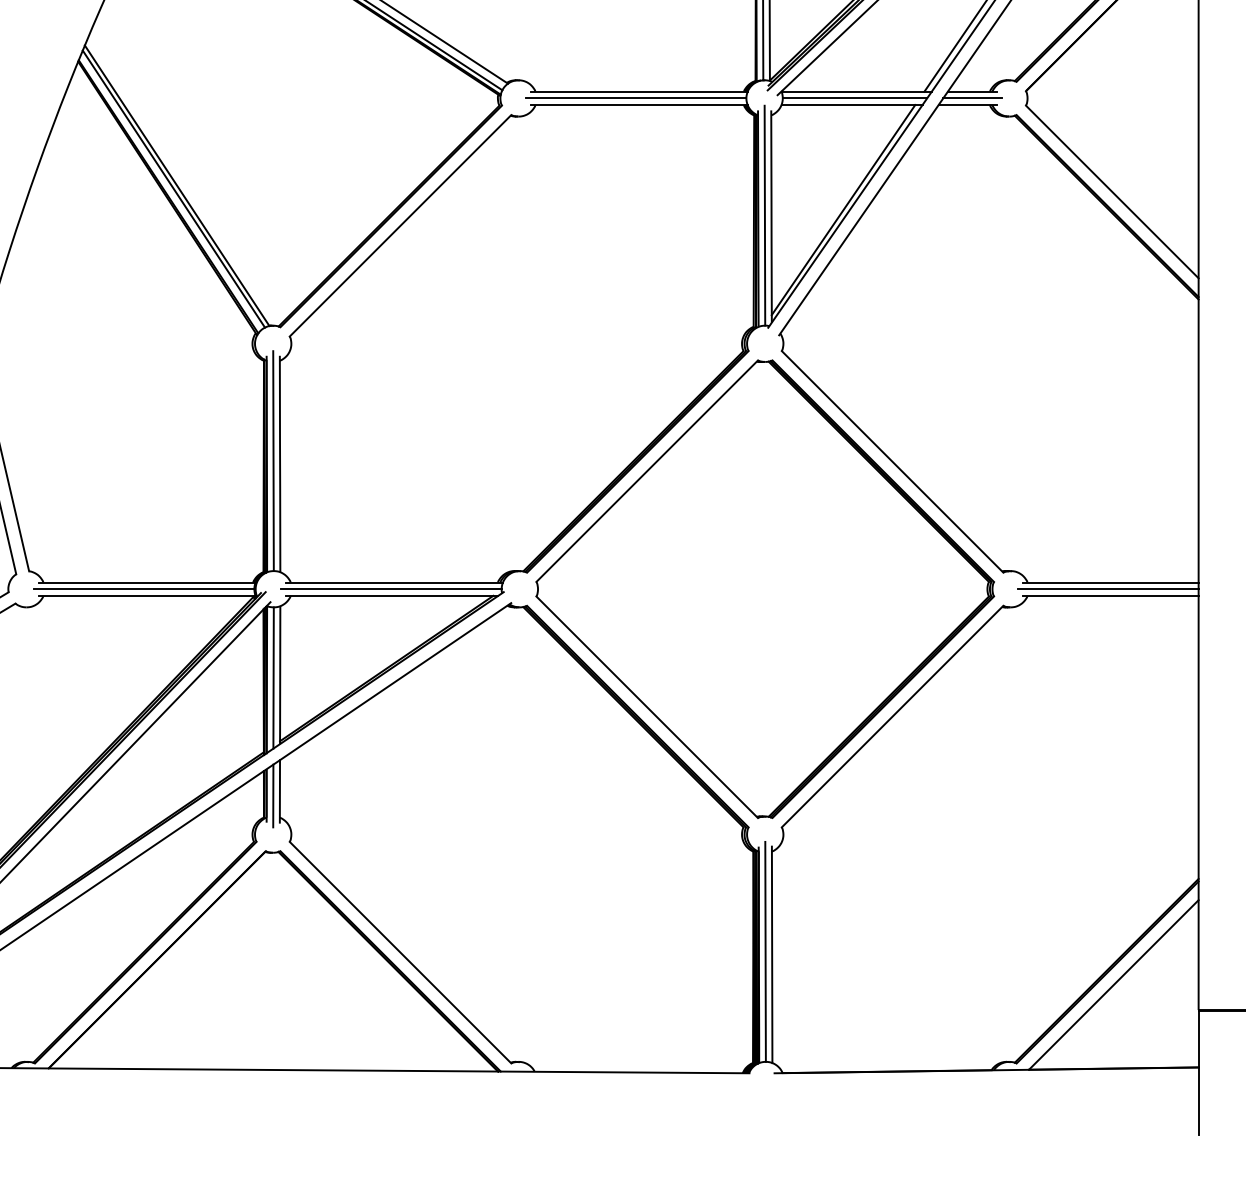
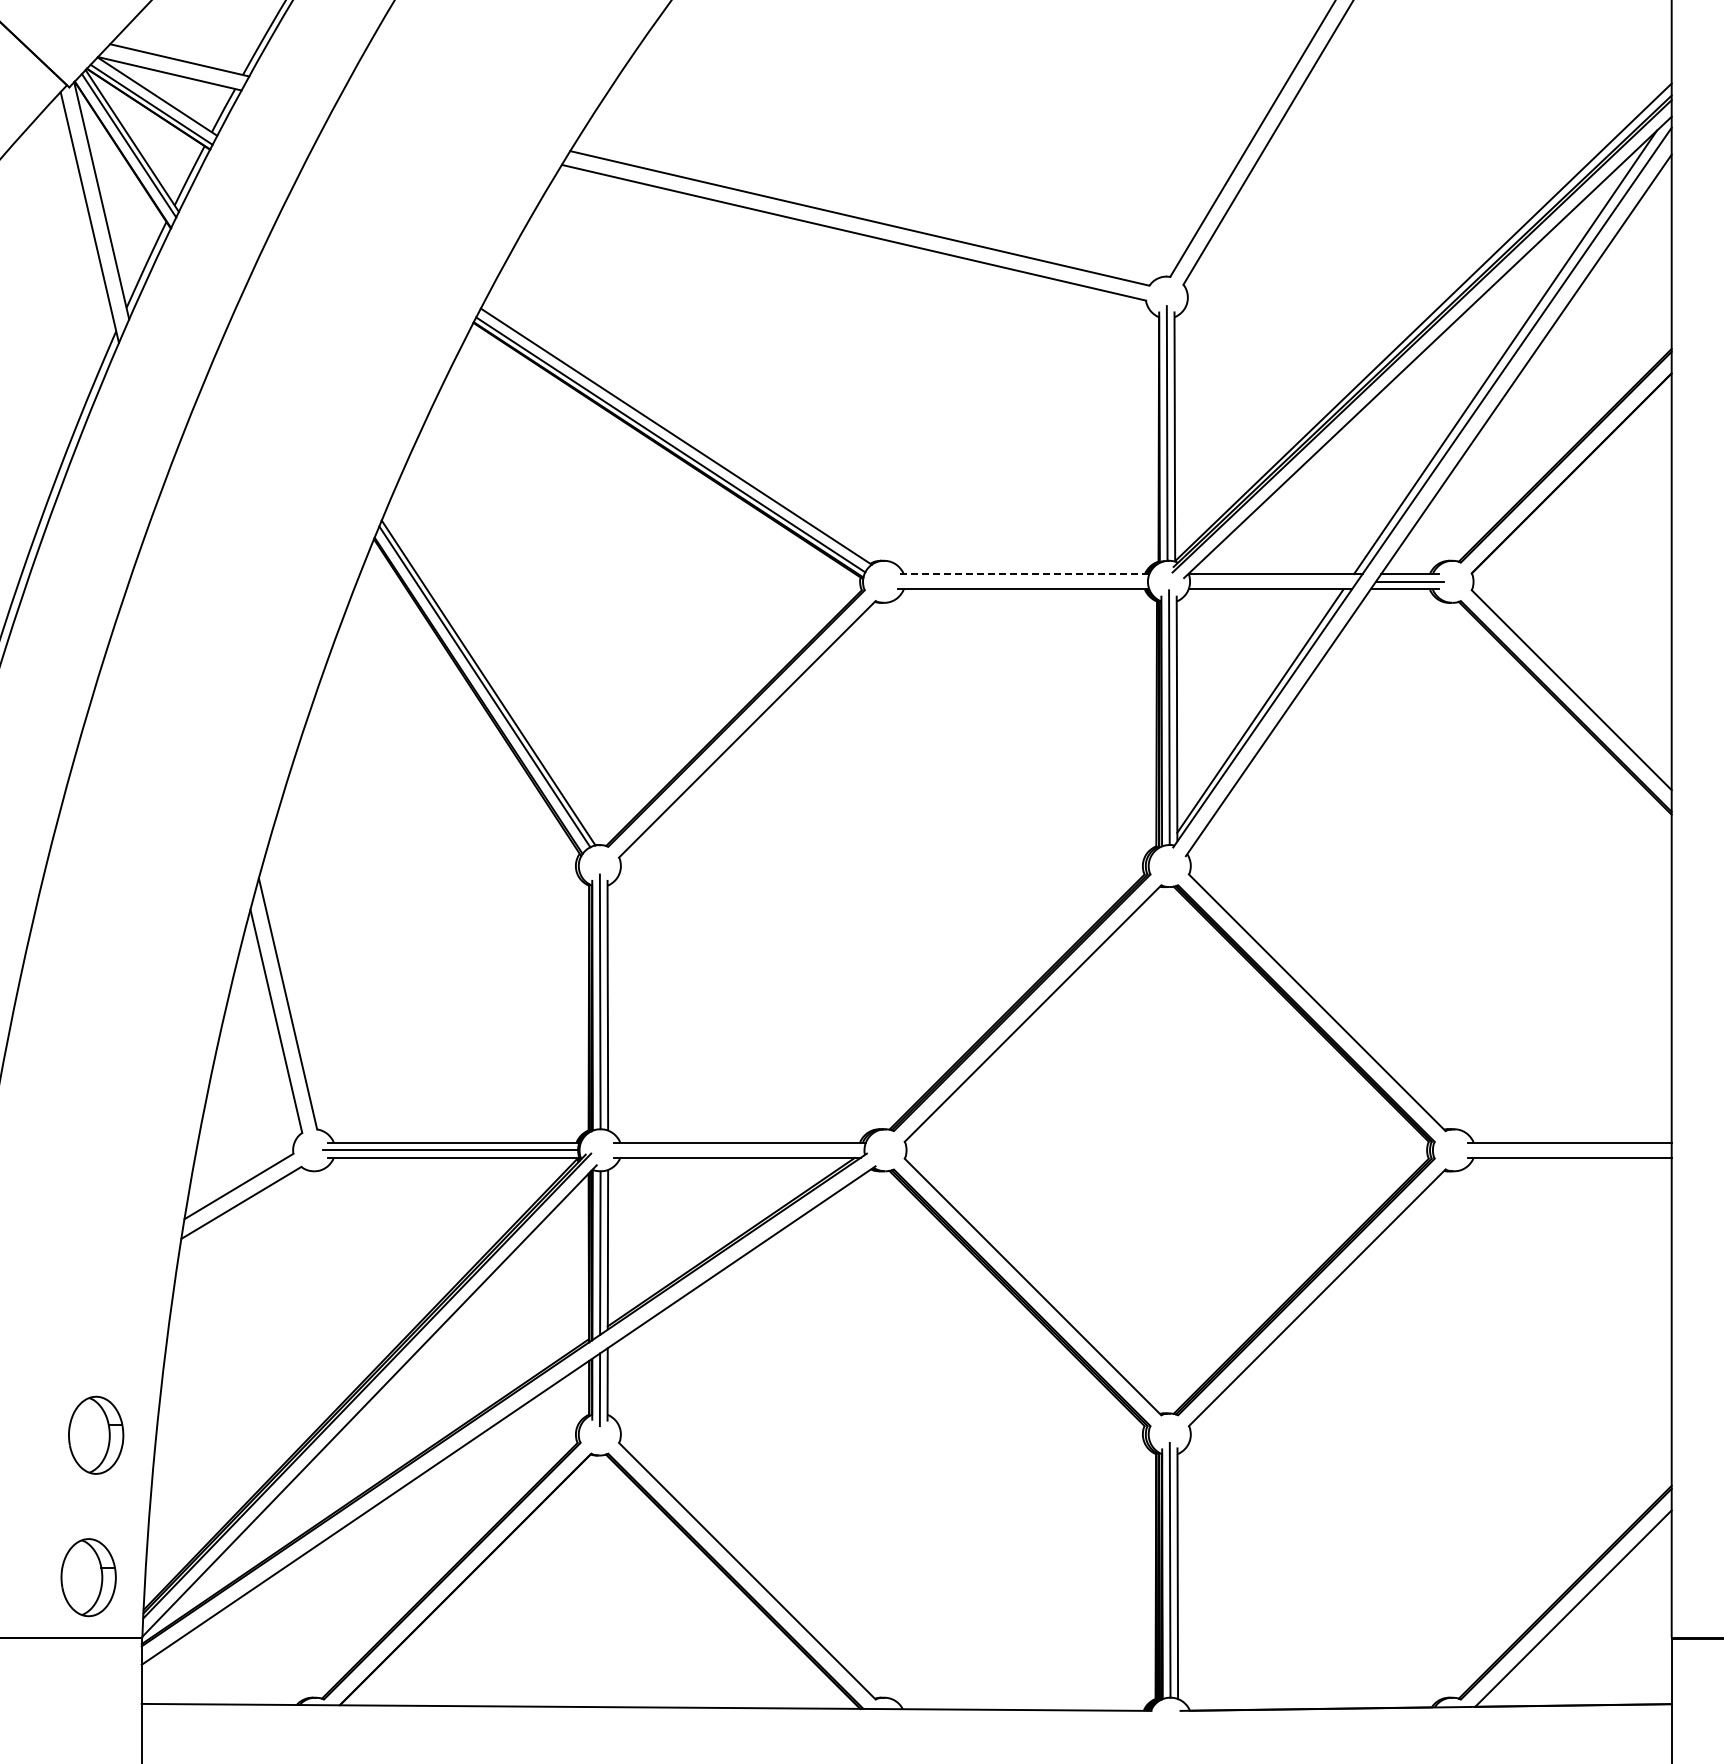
line: (638, 92) -> (1023, 574), solid -> dashed
line: (636, 98) -> (1020, 581), removed
line: (854, 98) -> (1273, 581), removed
line: (391, 589) -> (736, 1150), removed
line: (1107, 589) -> (1566, 1150), removed

